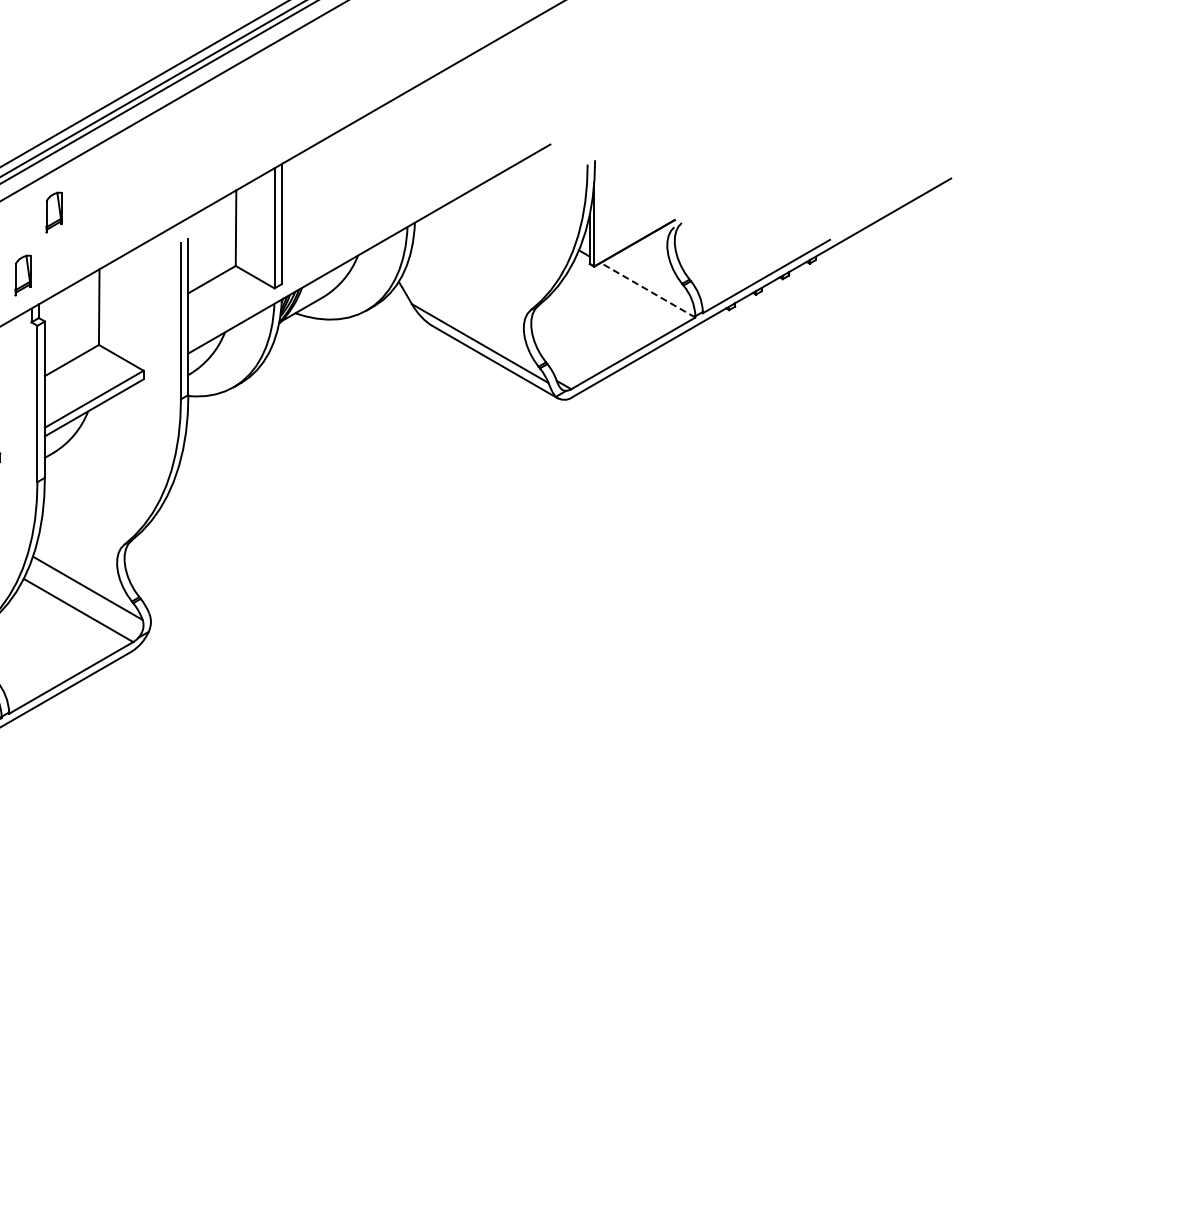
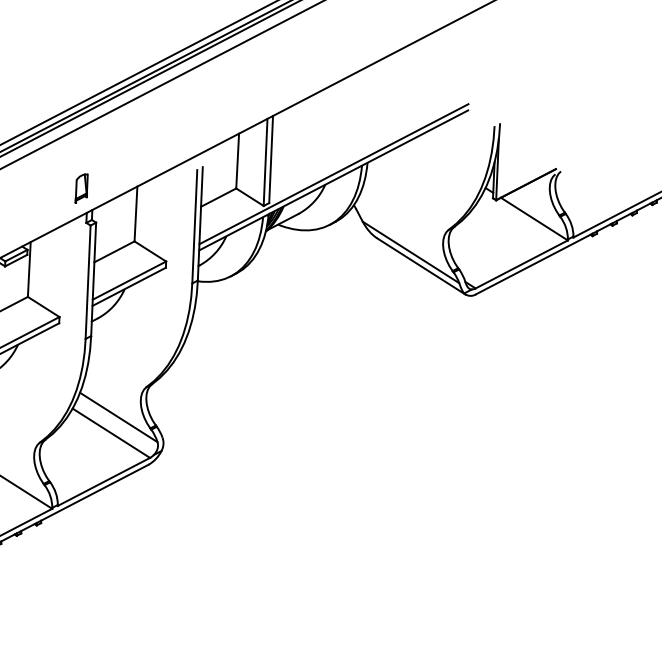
part: (53, 212) -> (105, 143), removed
line: (369, 239) -> (334, 173), added
line: (648, 290) -> (534, 219), dashed -> solid

